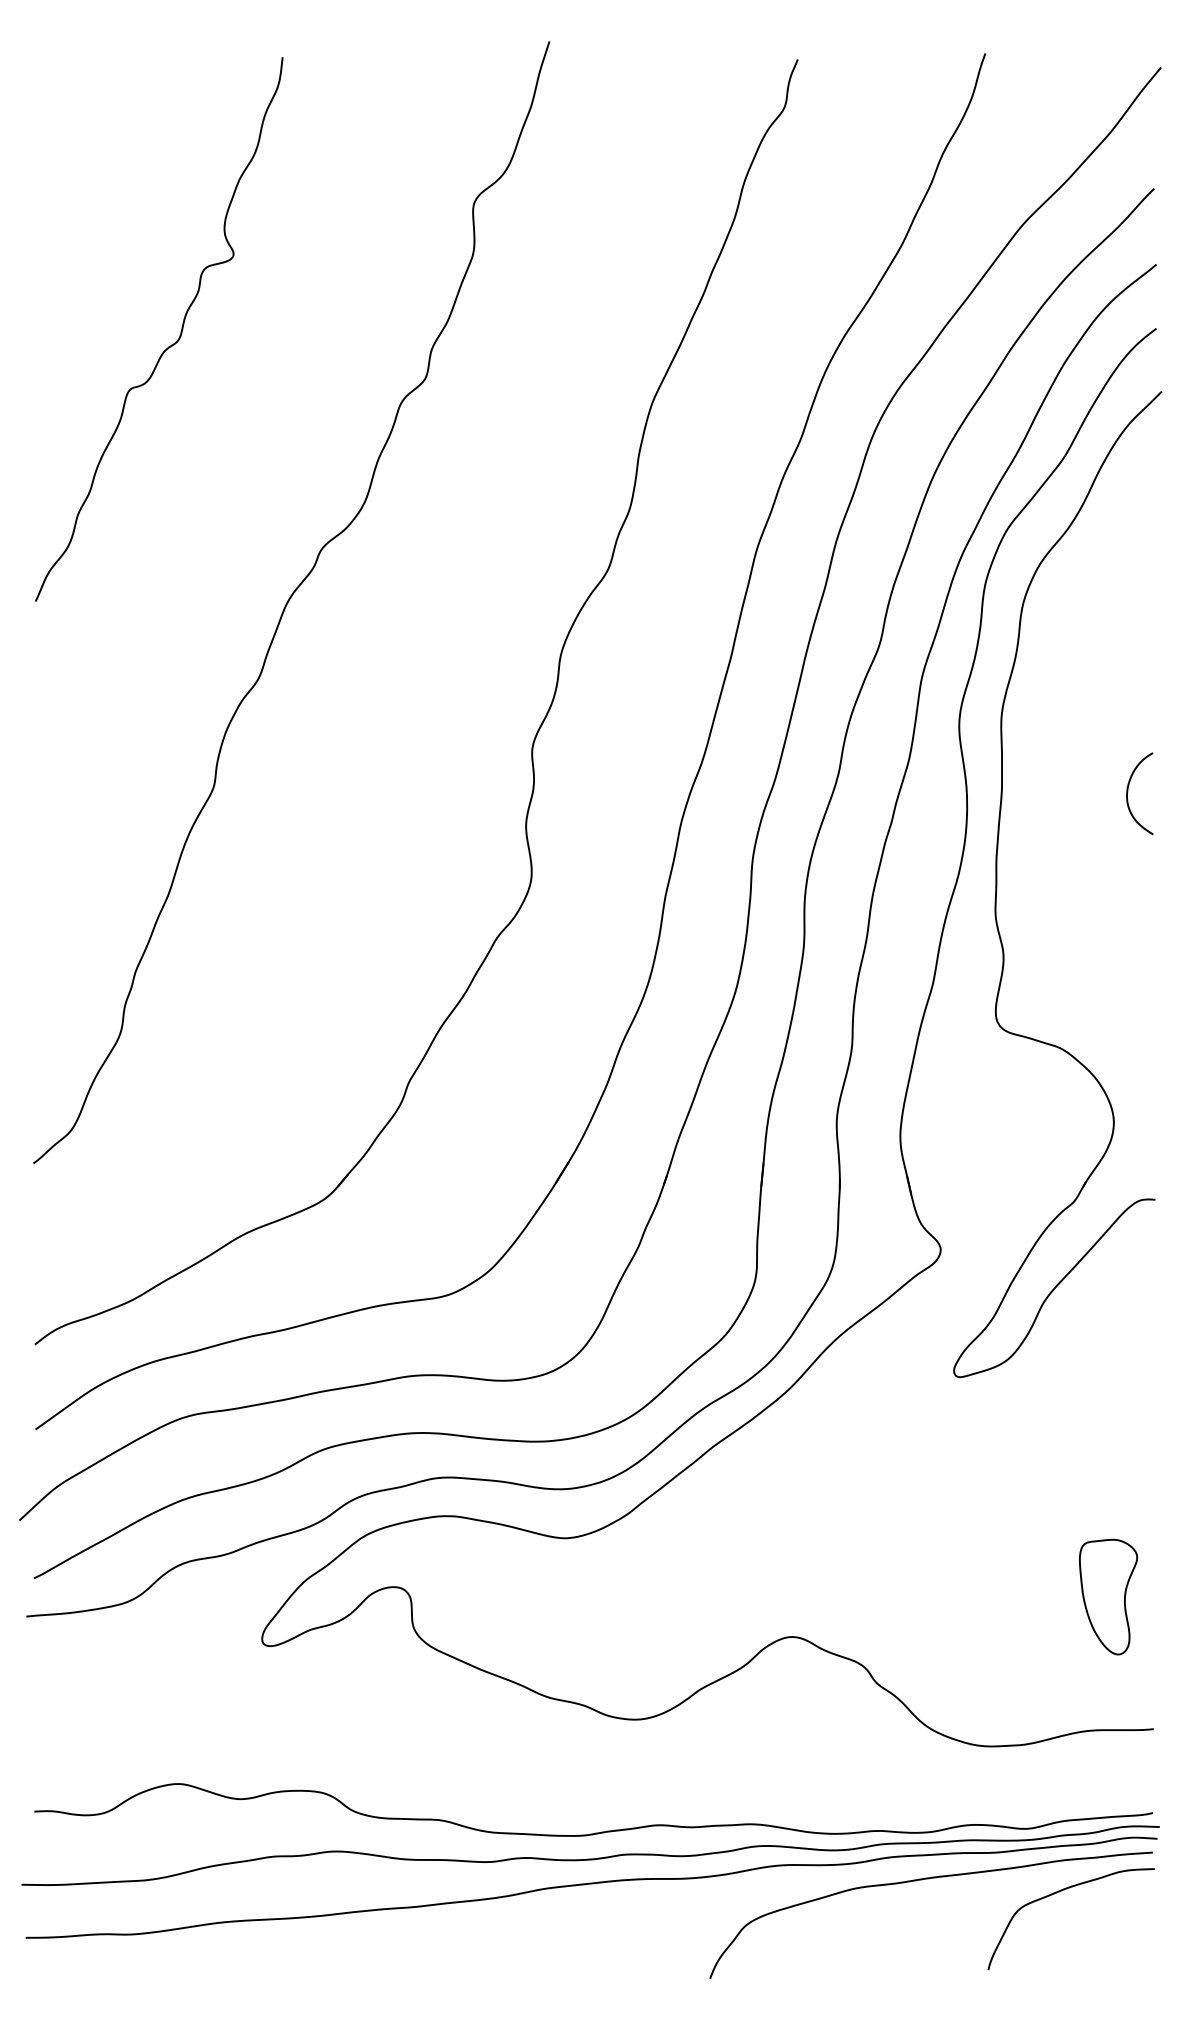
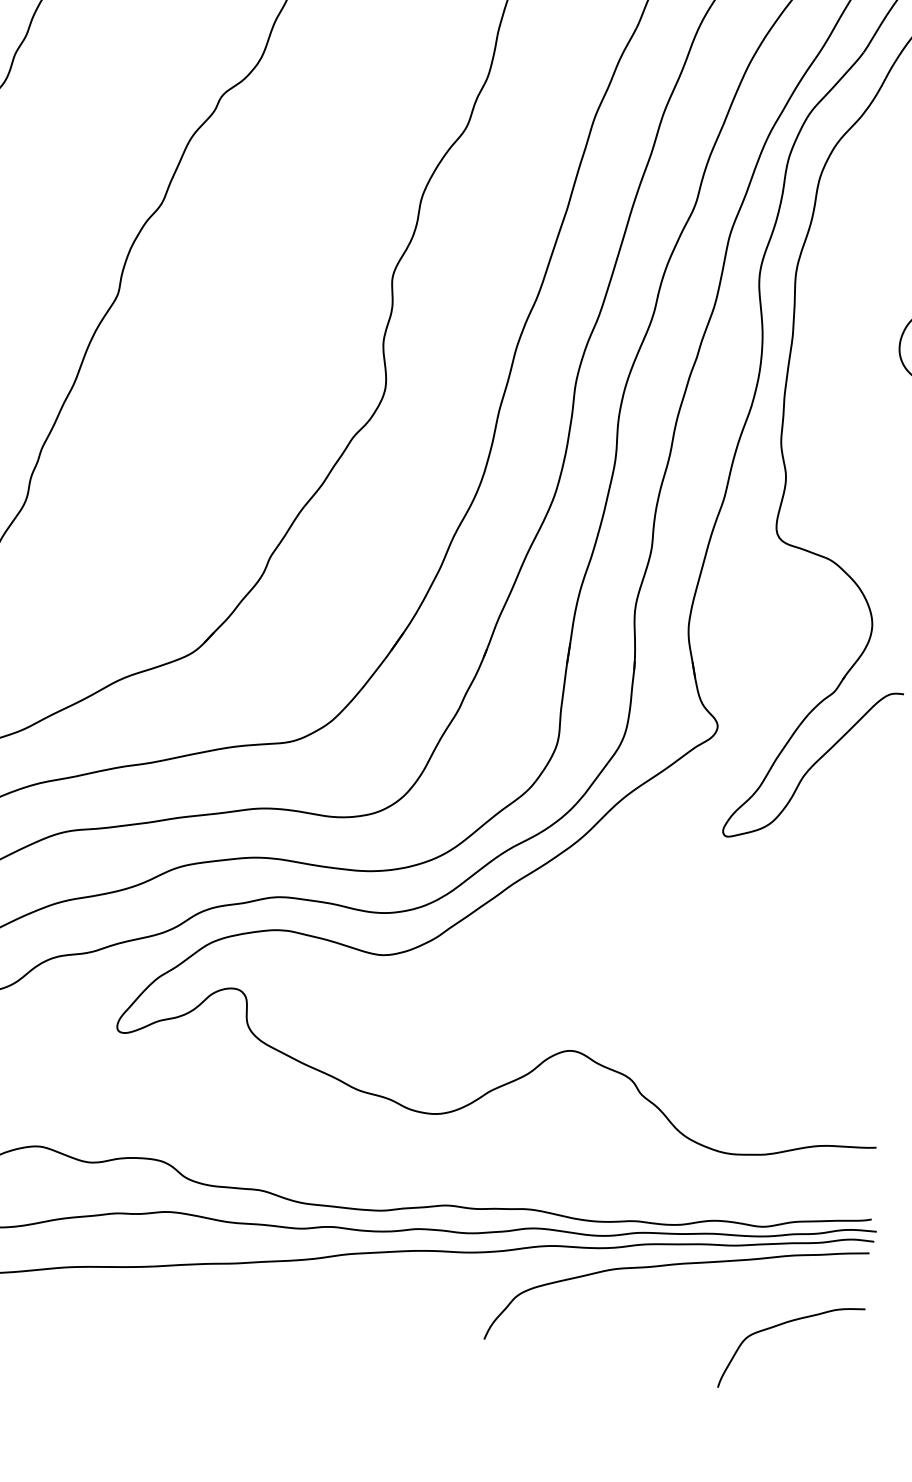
part: (1108, 1596) -> (844, 1031), removed
curve: (1059, 1892) -> (782, 1324), moved

